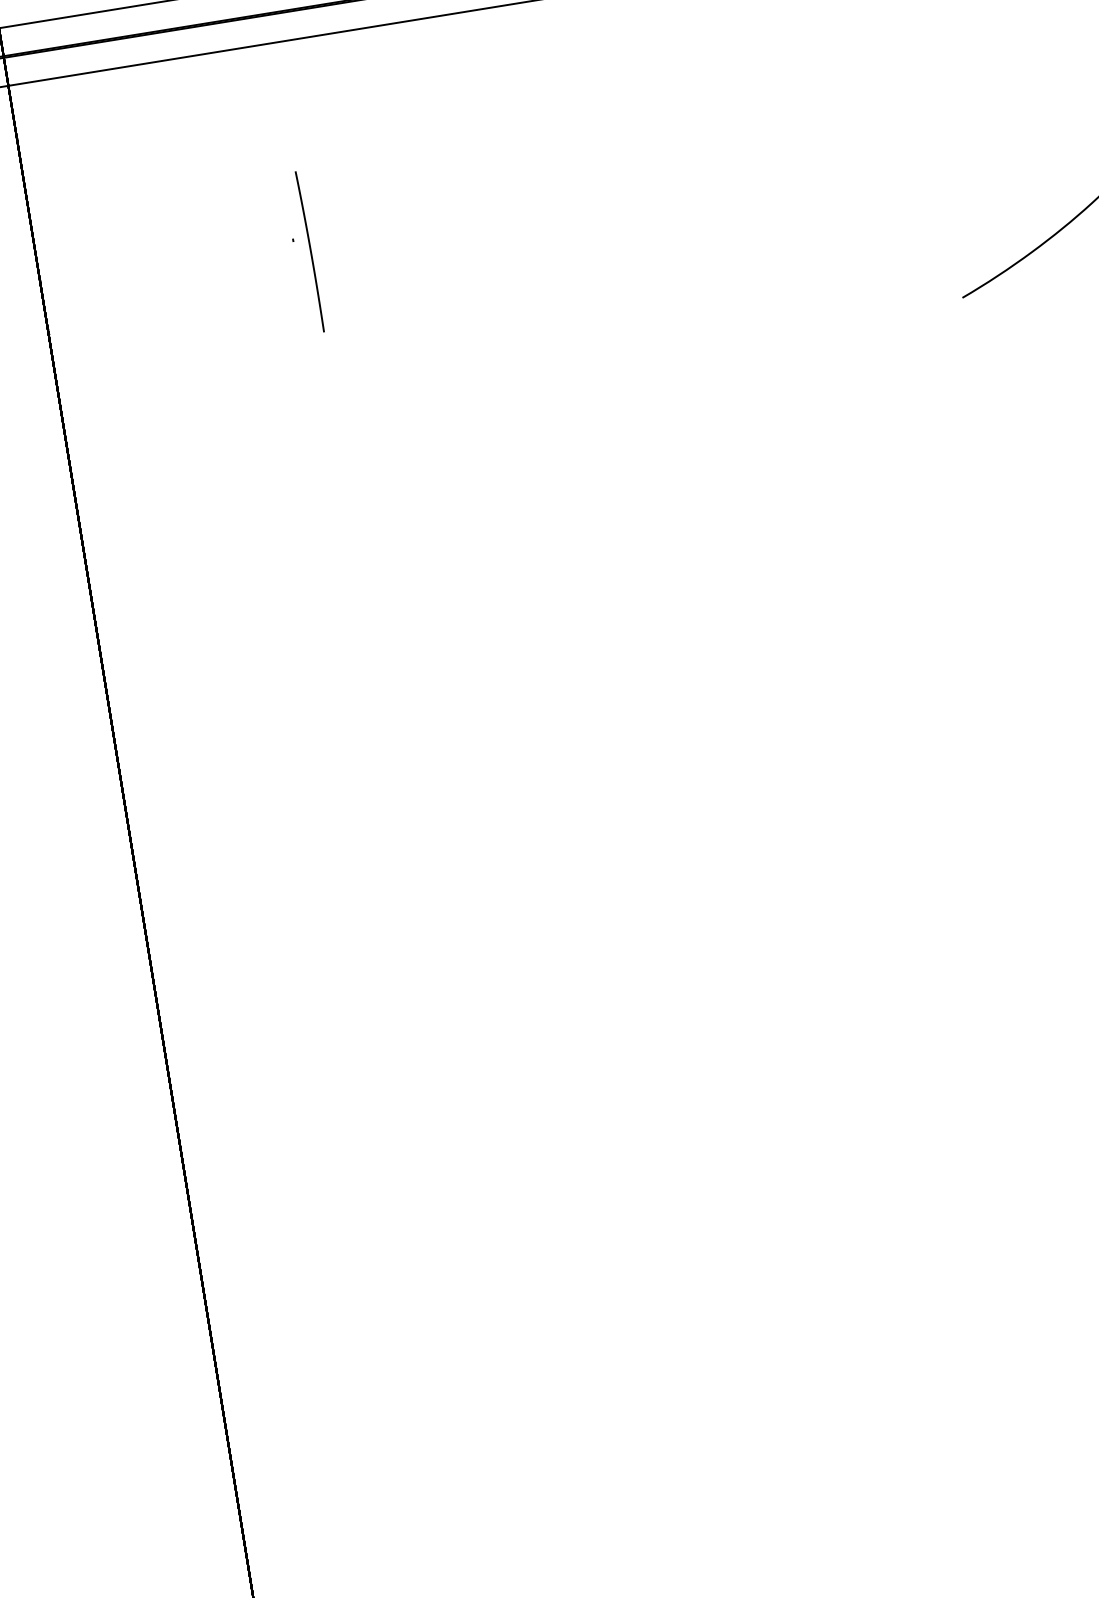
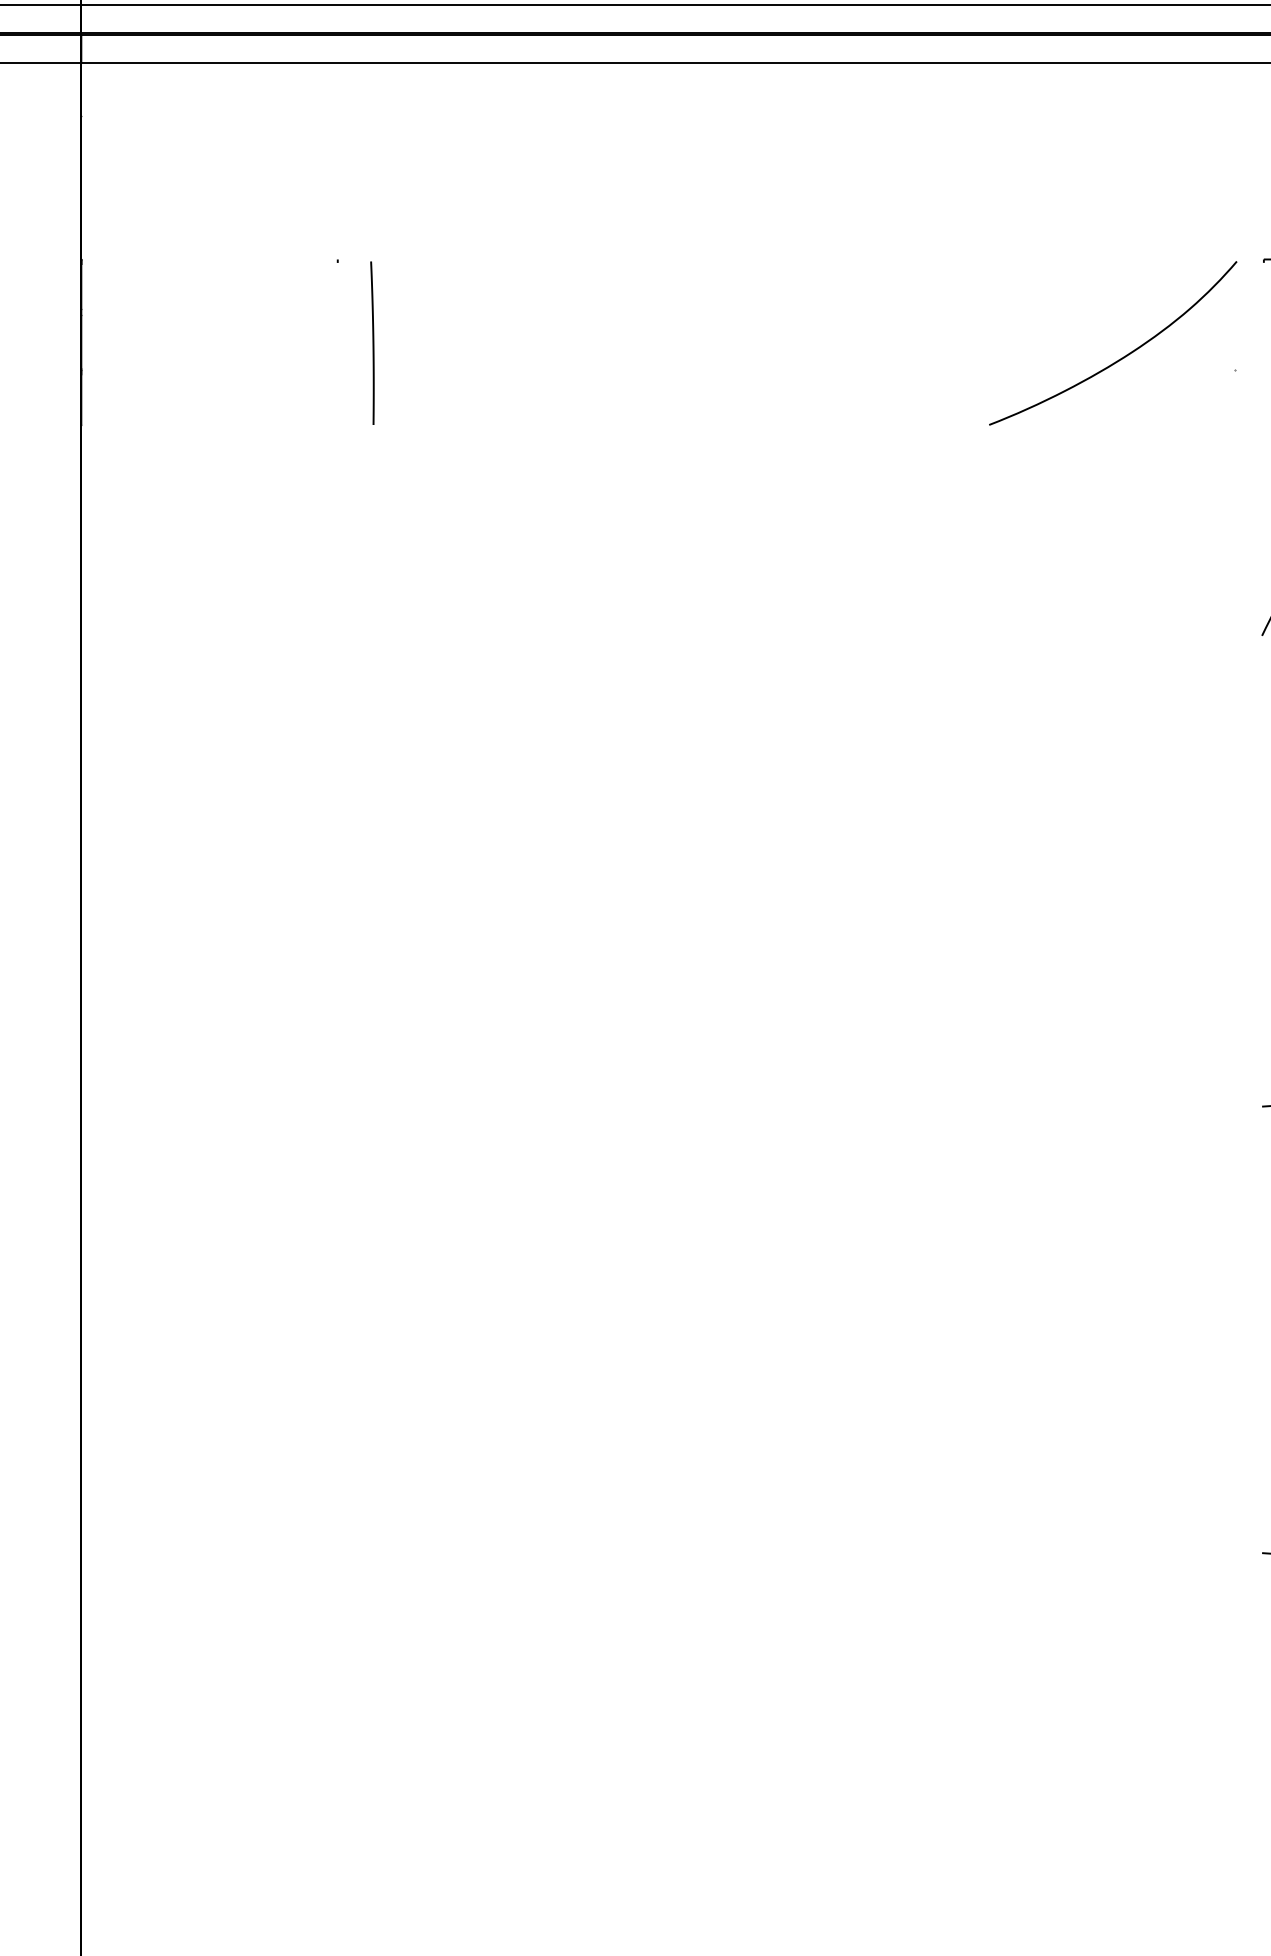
line: (309, 251) -> (372, 342), moved

